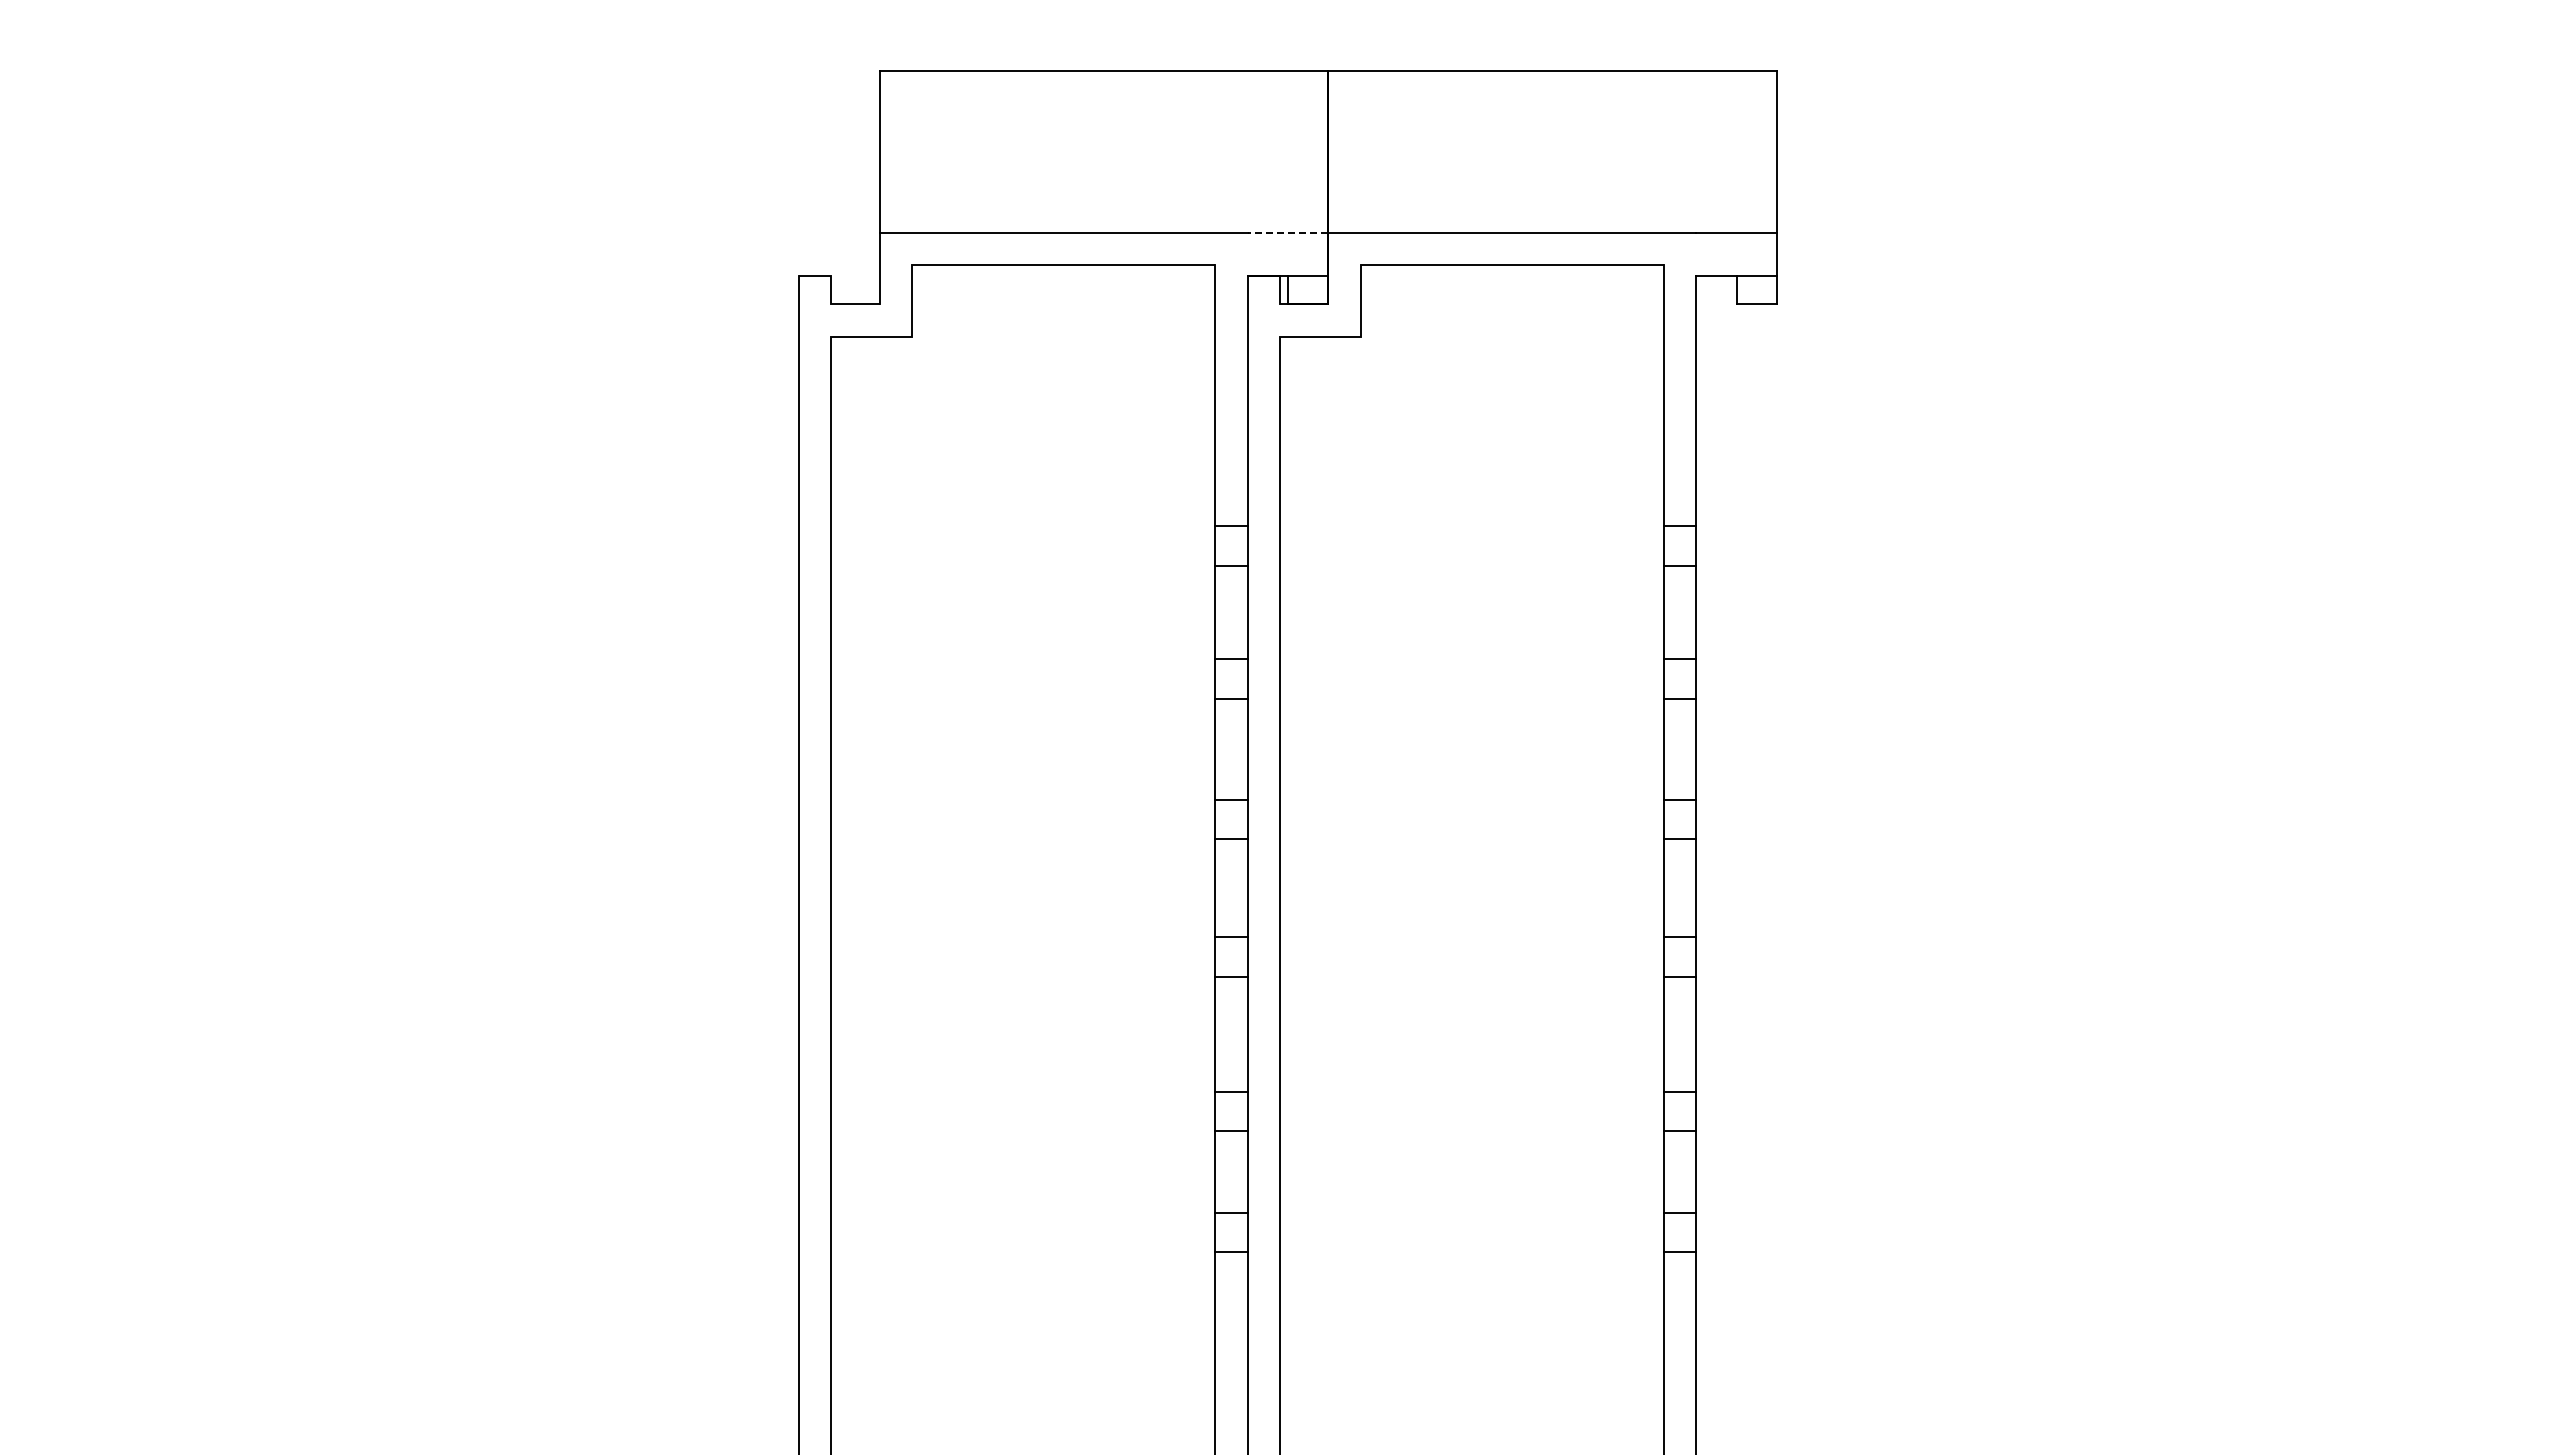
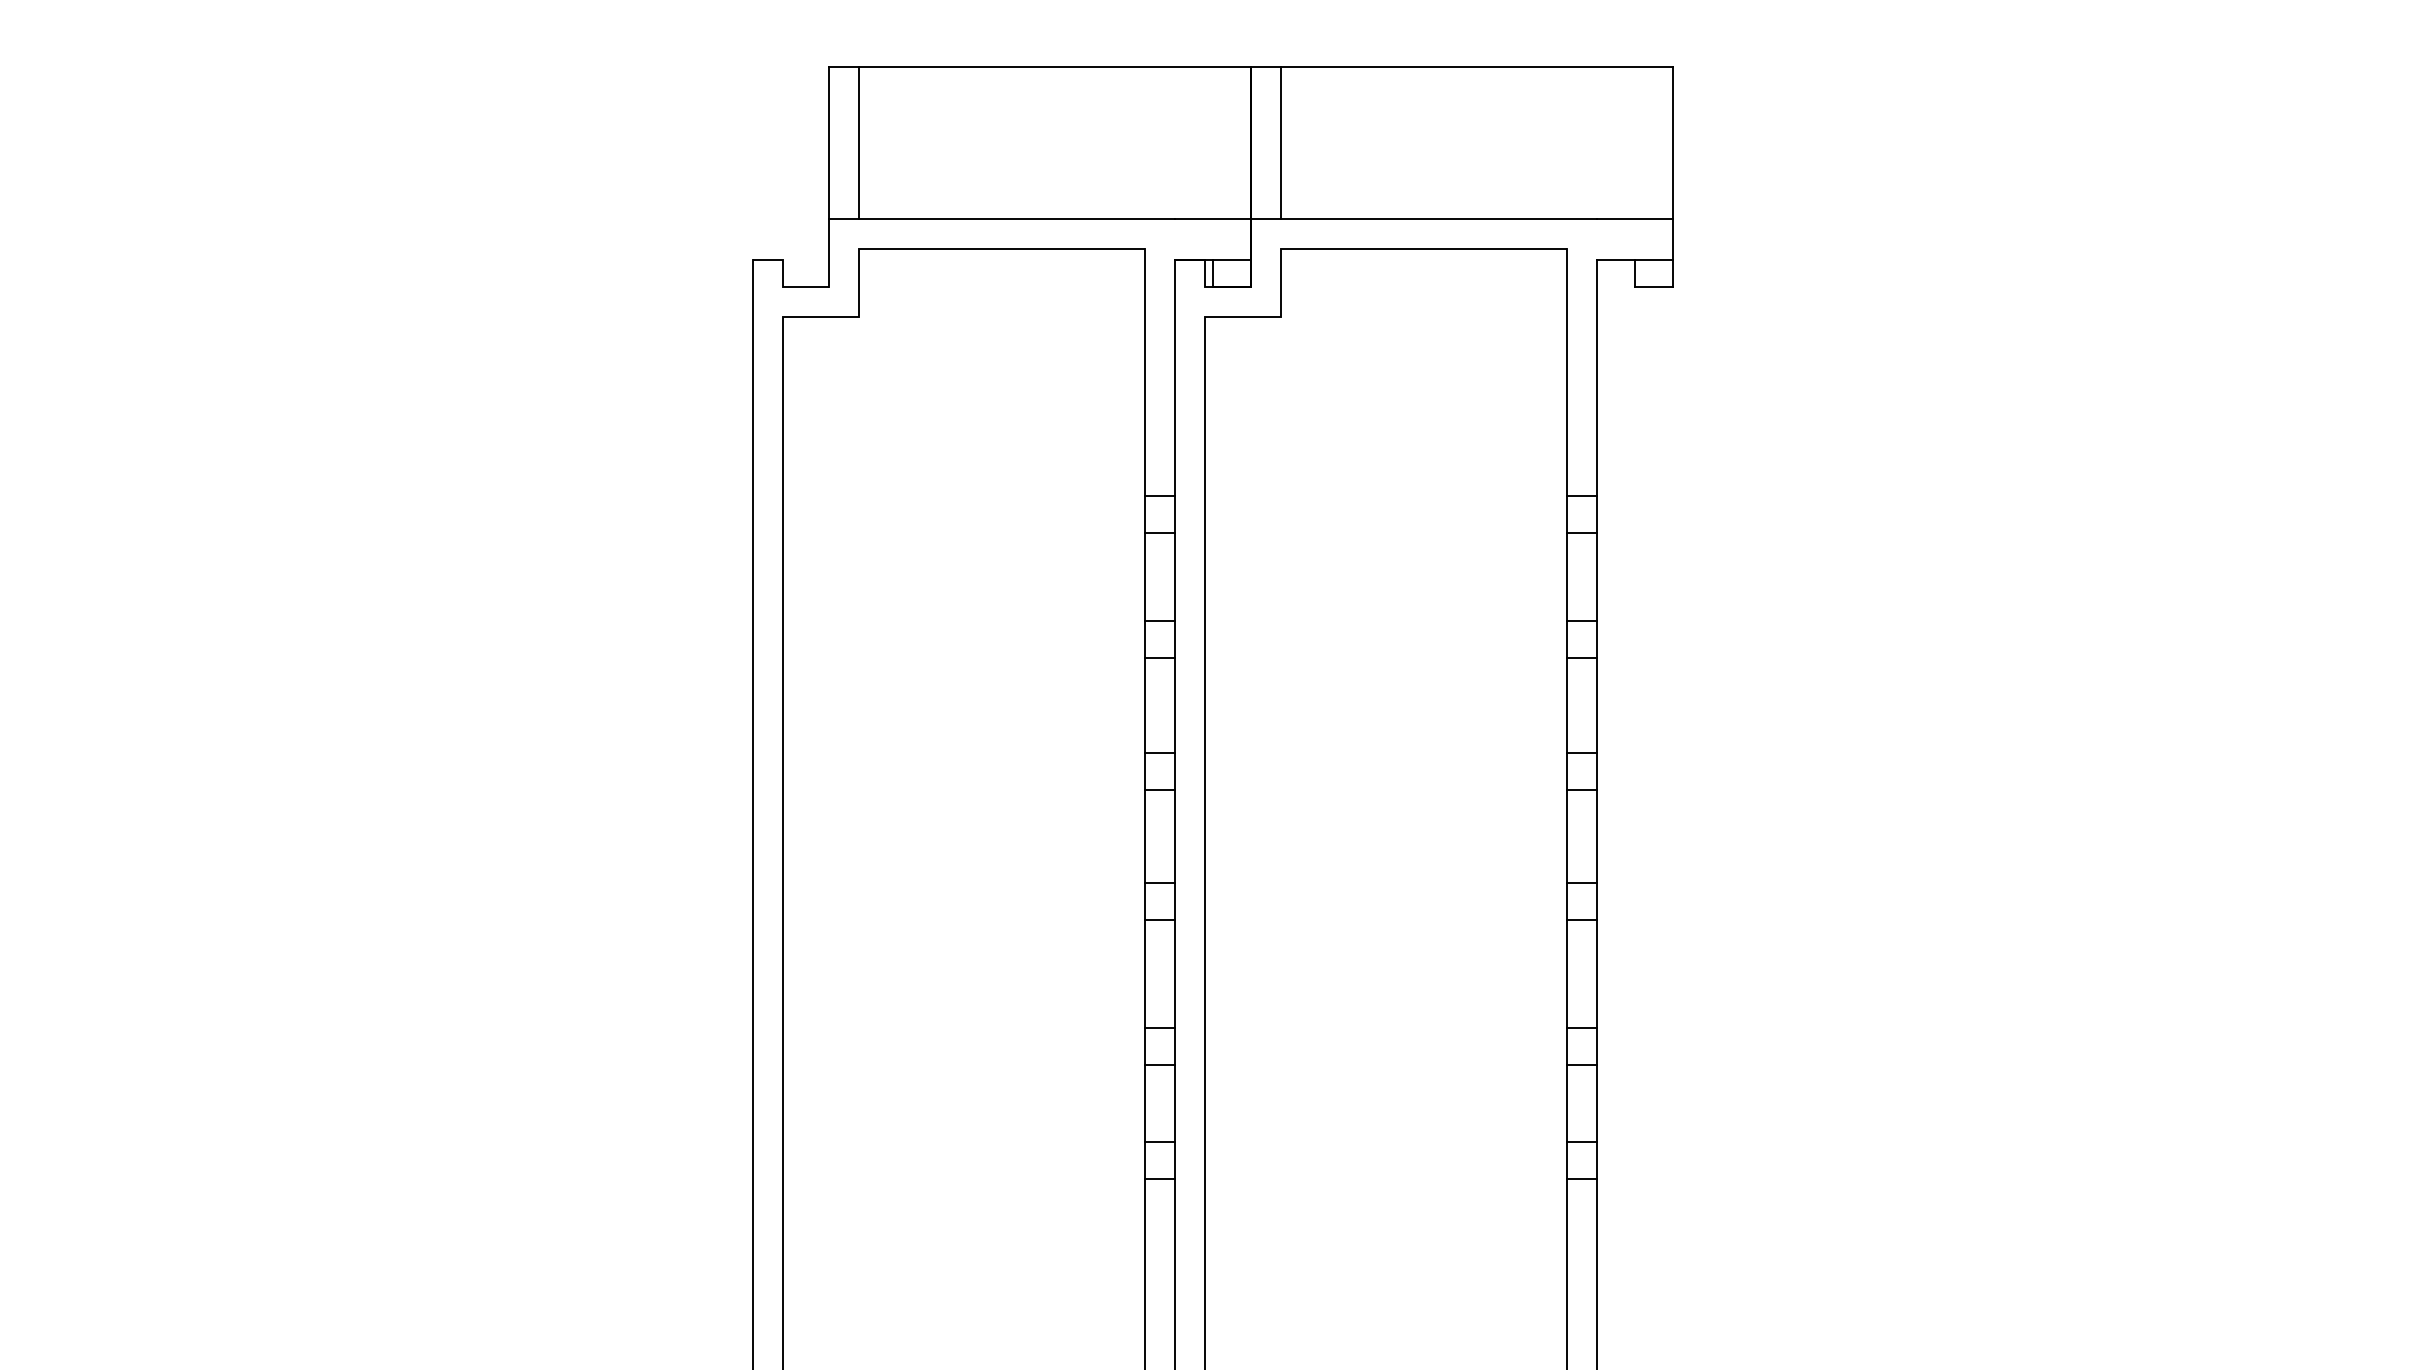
line: (912, 151) -> (859, 142), added
line: (1360, 151) -> (1281, 142), added
line: (1287, 232) -> (1212, 218), dashed -> solid

